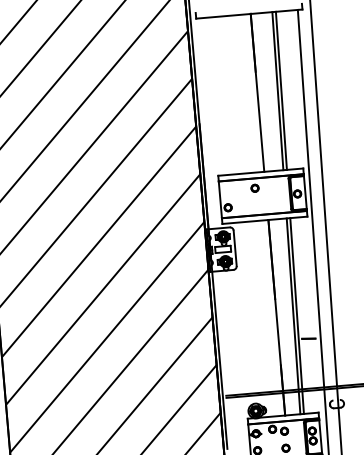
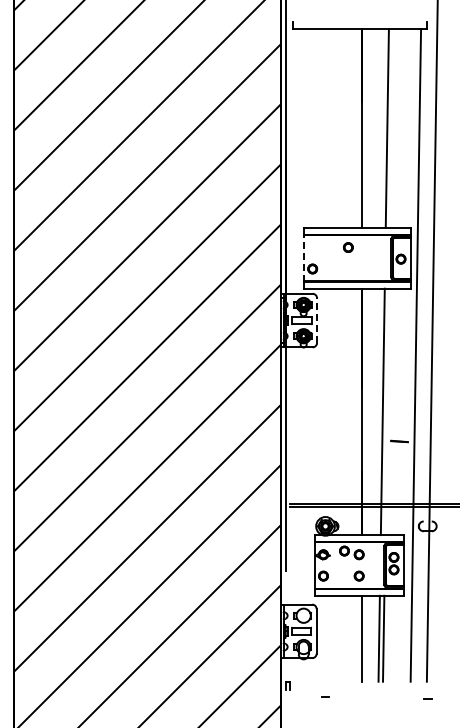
line: (281, 90) -> (391, 127), removed
line: (220, 199) -> (303, 257), solid -> dashed
line: (235, 248) -> (317, 320), solid -> dashed
line: (297, 315) -> (387, 411), removed

